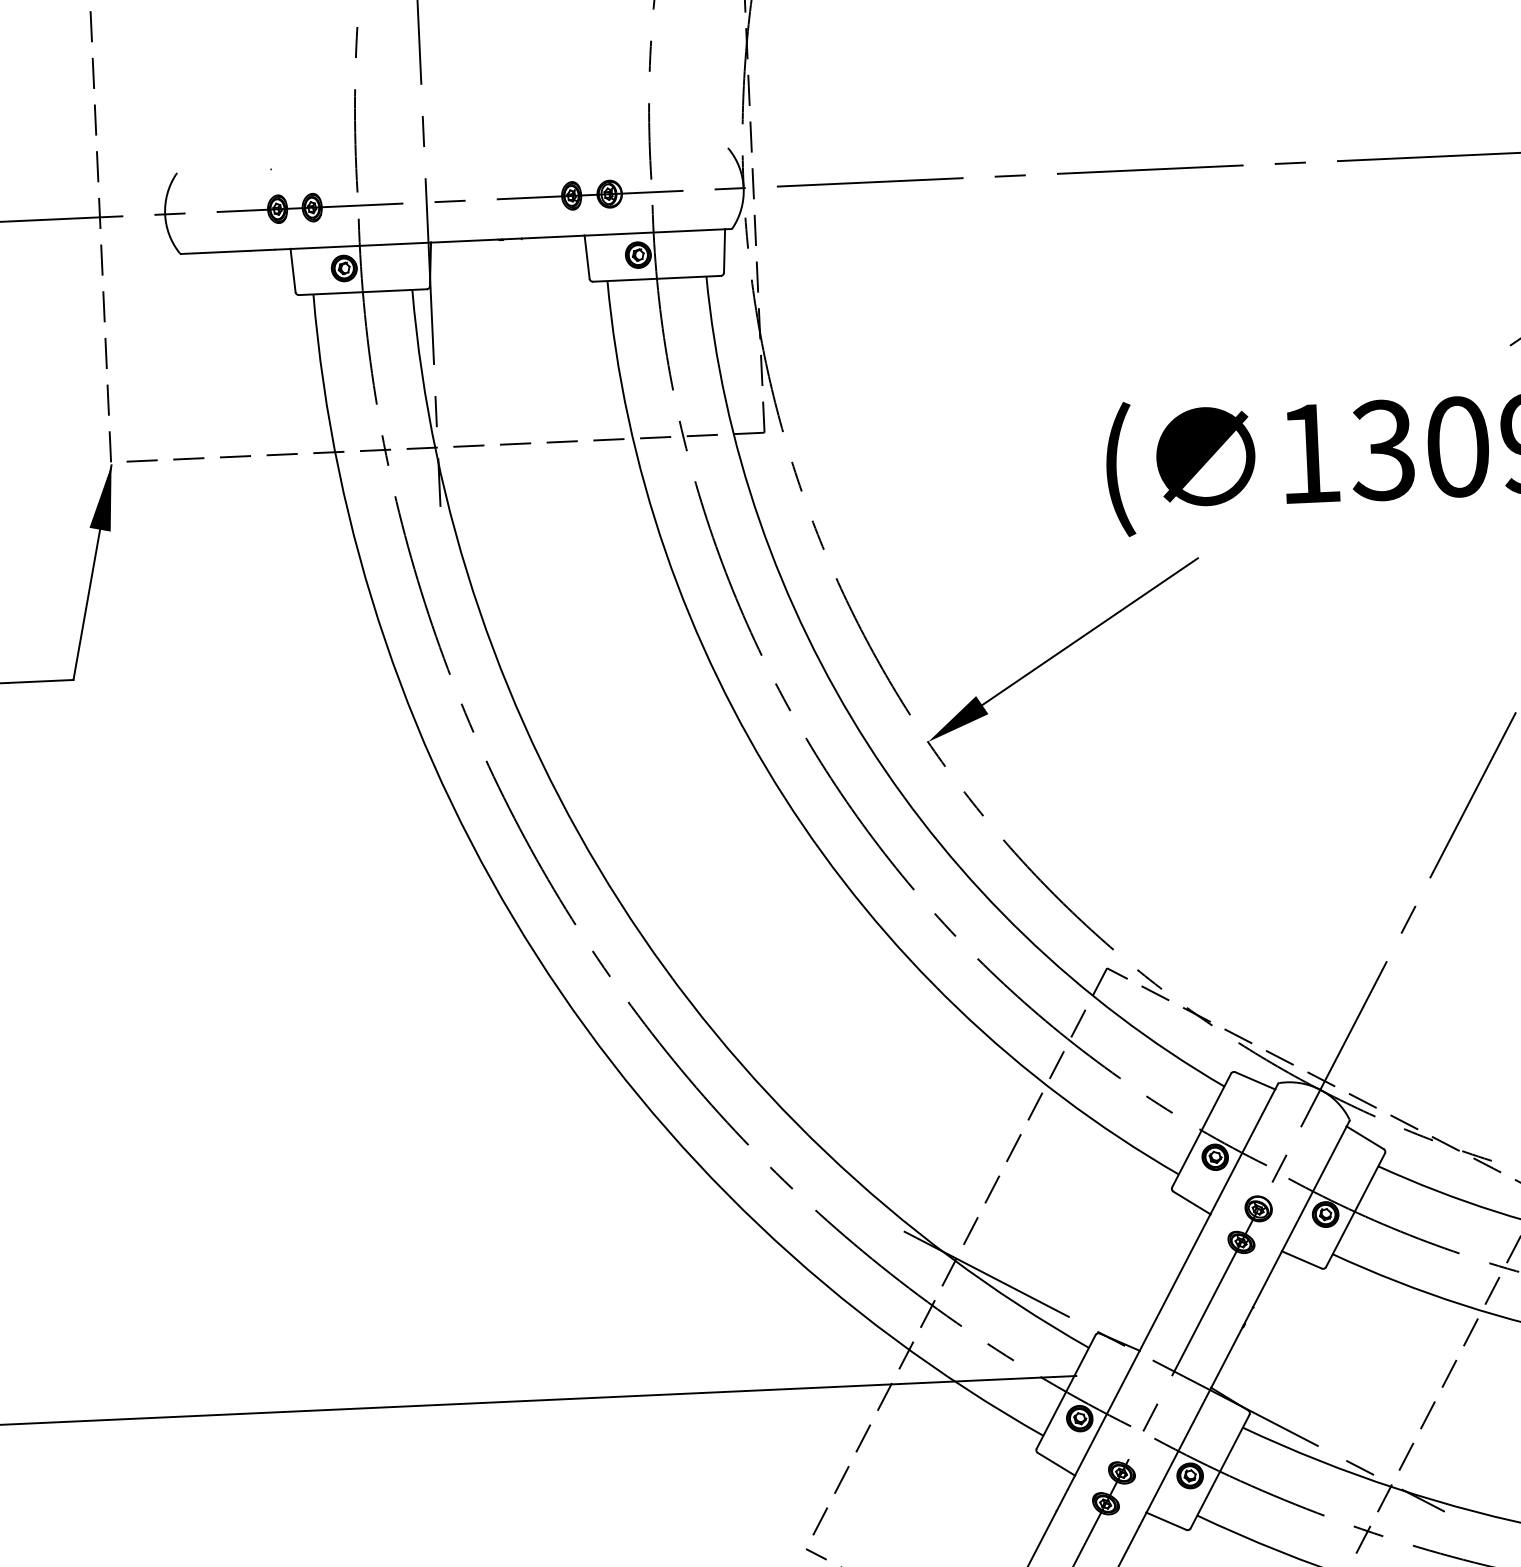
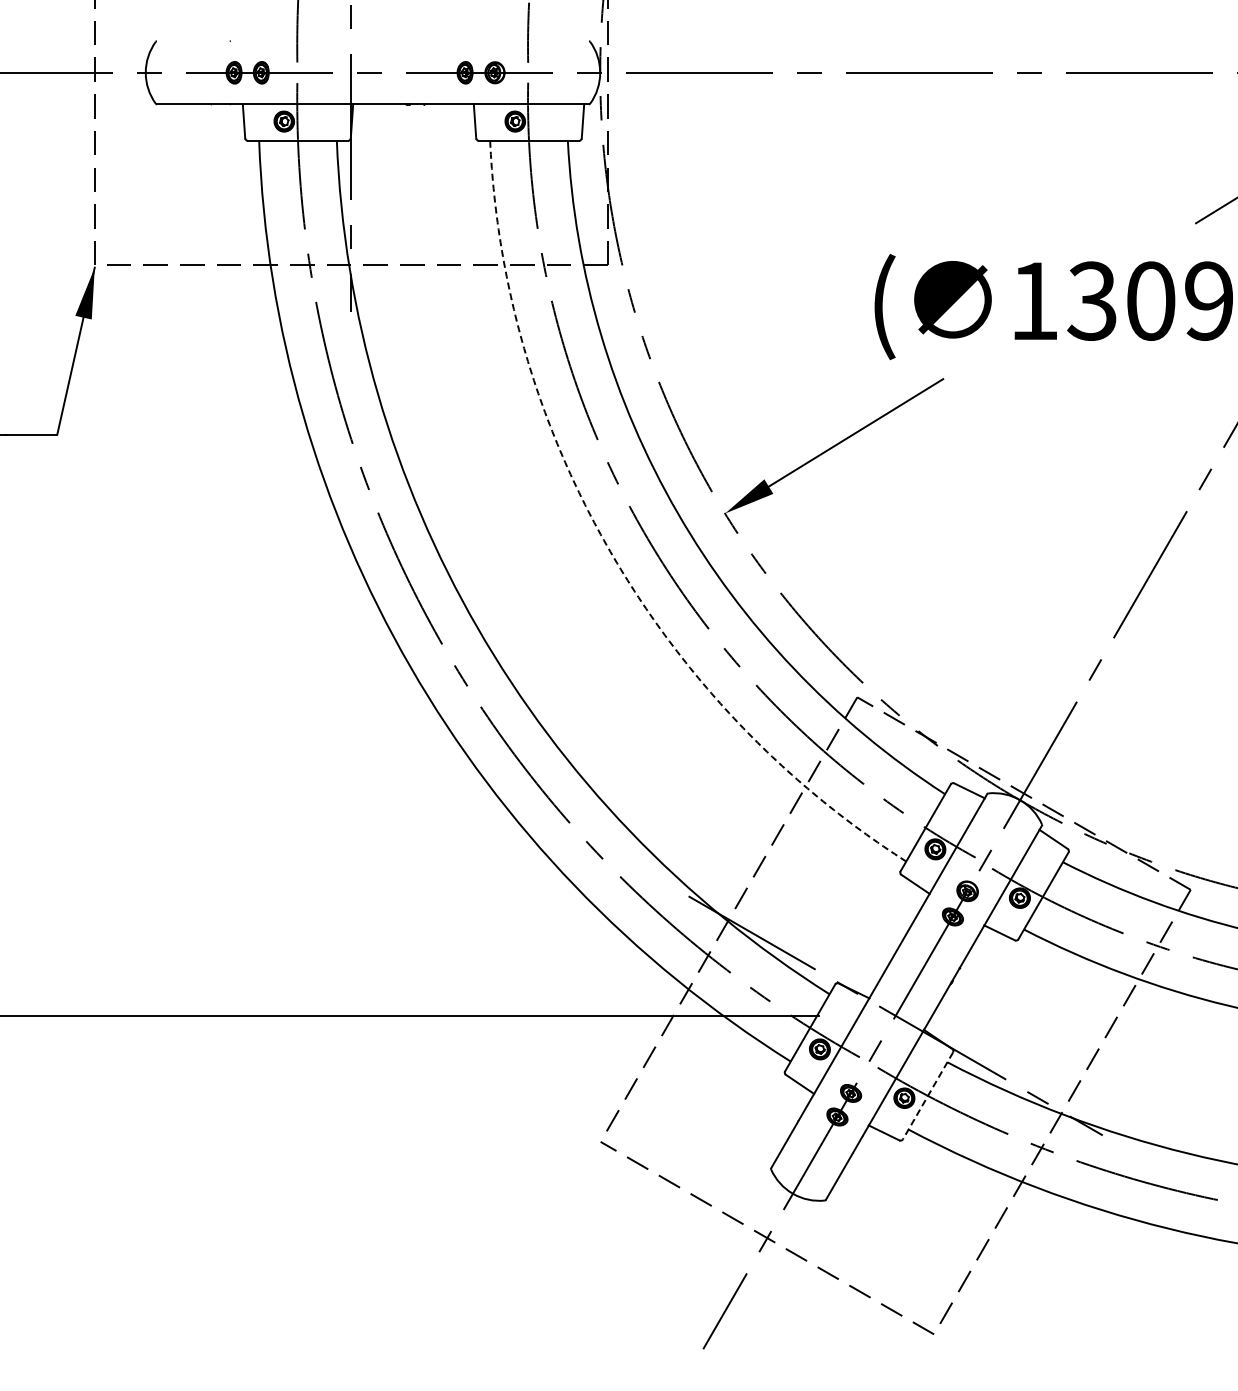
arc: (784, 796) -> (610, 551), solid -> dashed
line: (1219, 1472) -> (927, 1096), solid -> dashed

